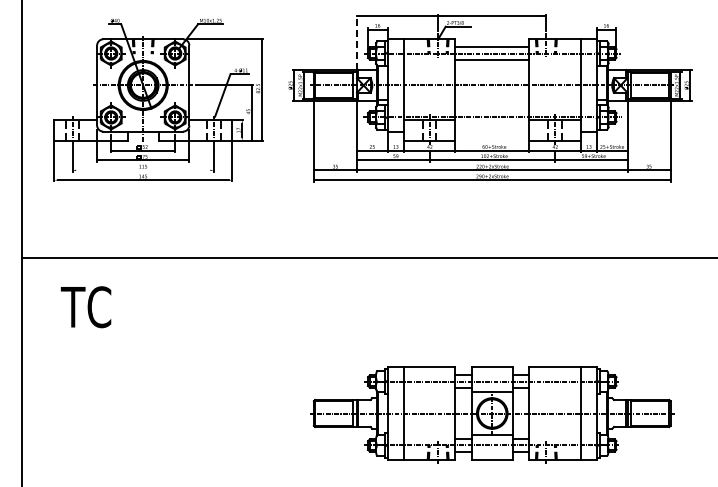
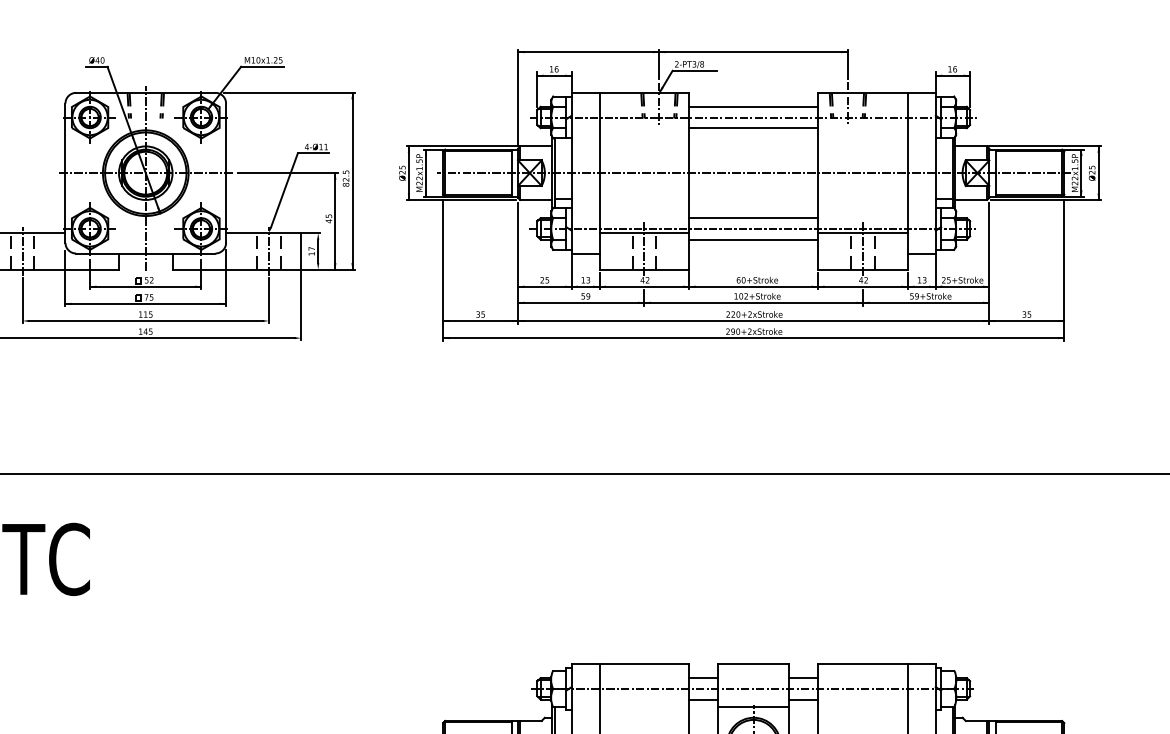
line: (356, 42) -> (517, 98), dashed -> solid
line: (492, 111) -> (754, 218), added
line: (492, 123) -> (754, 239), added
line: (143, 170) -> (146, 321), added

